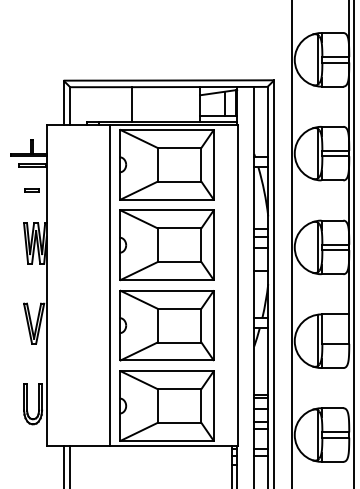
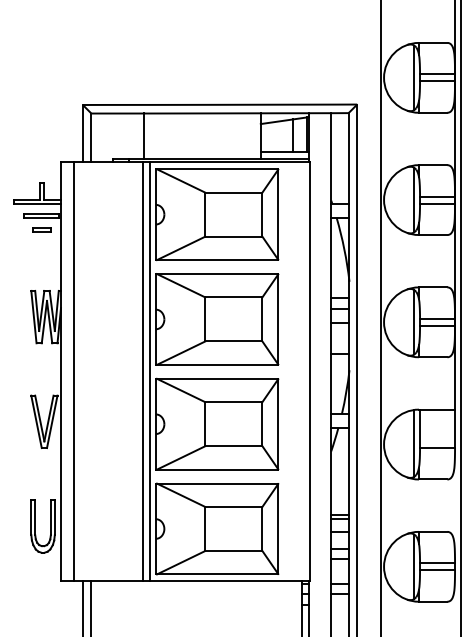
line: (131, 104) -> (143, 135), moved
part: (31, 190) -> (41, 229), moved
line: (56, 285) -> (73, 371), added
line: (115, 285) -> (150, 371), added

